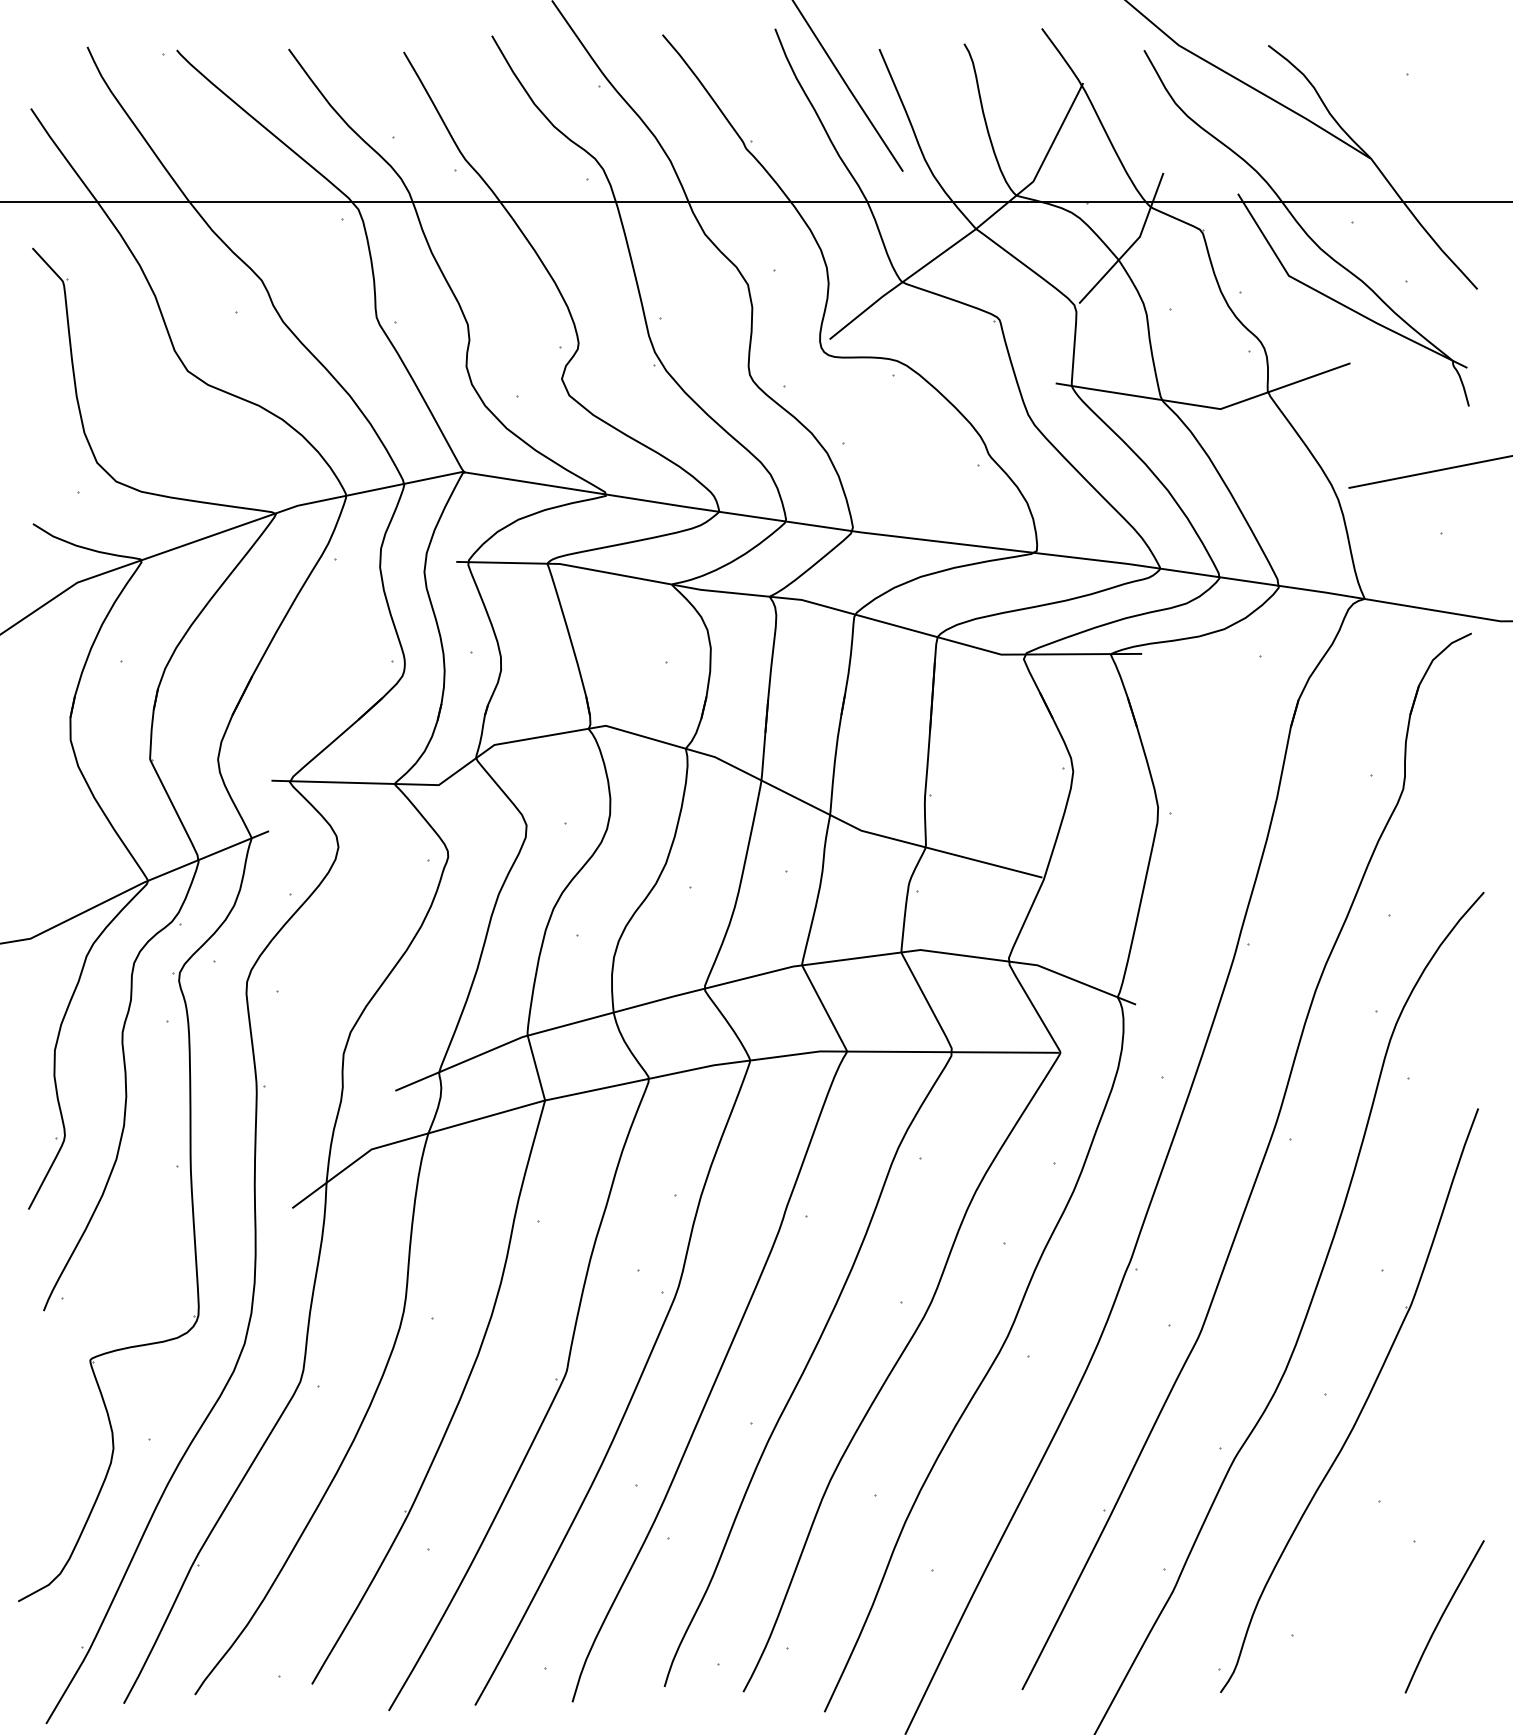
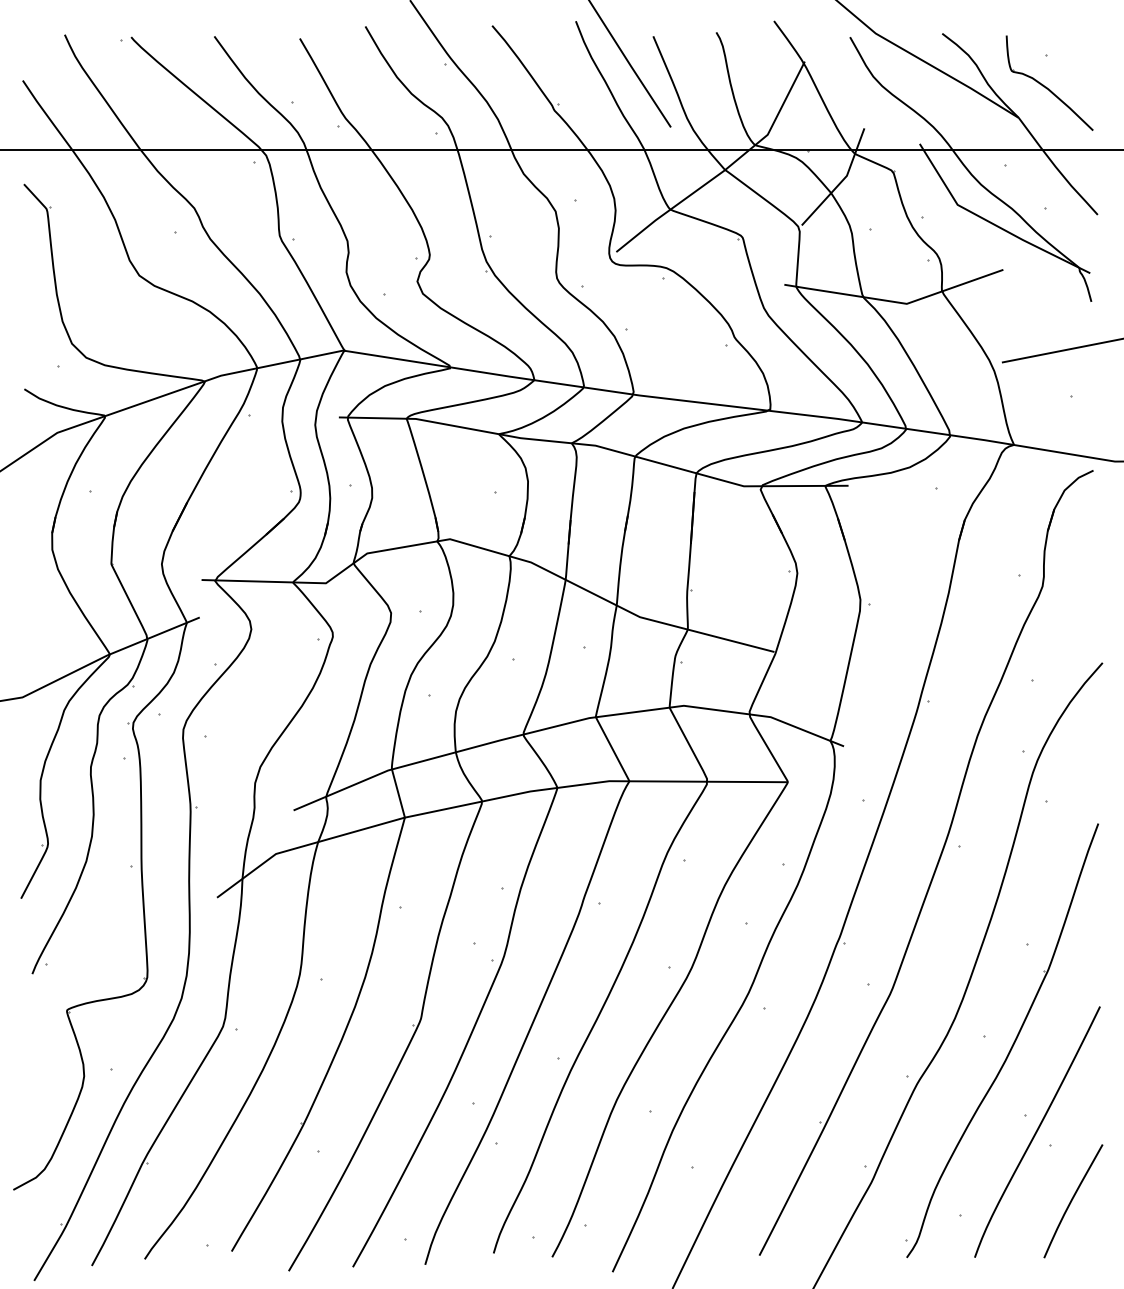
part: (1410, 118) -> (1047, 87), added
curve: (1396, 1523) -> (1037, 1131), added

